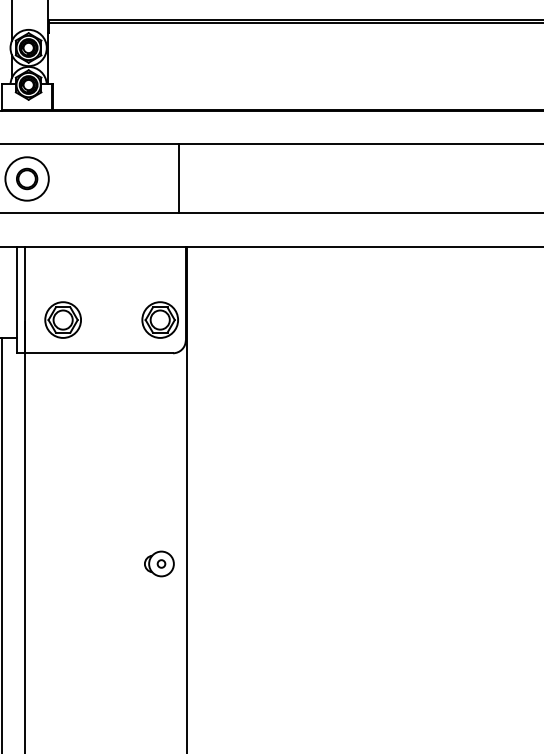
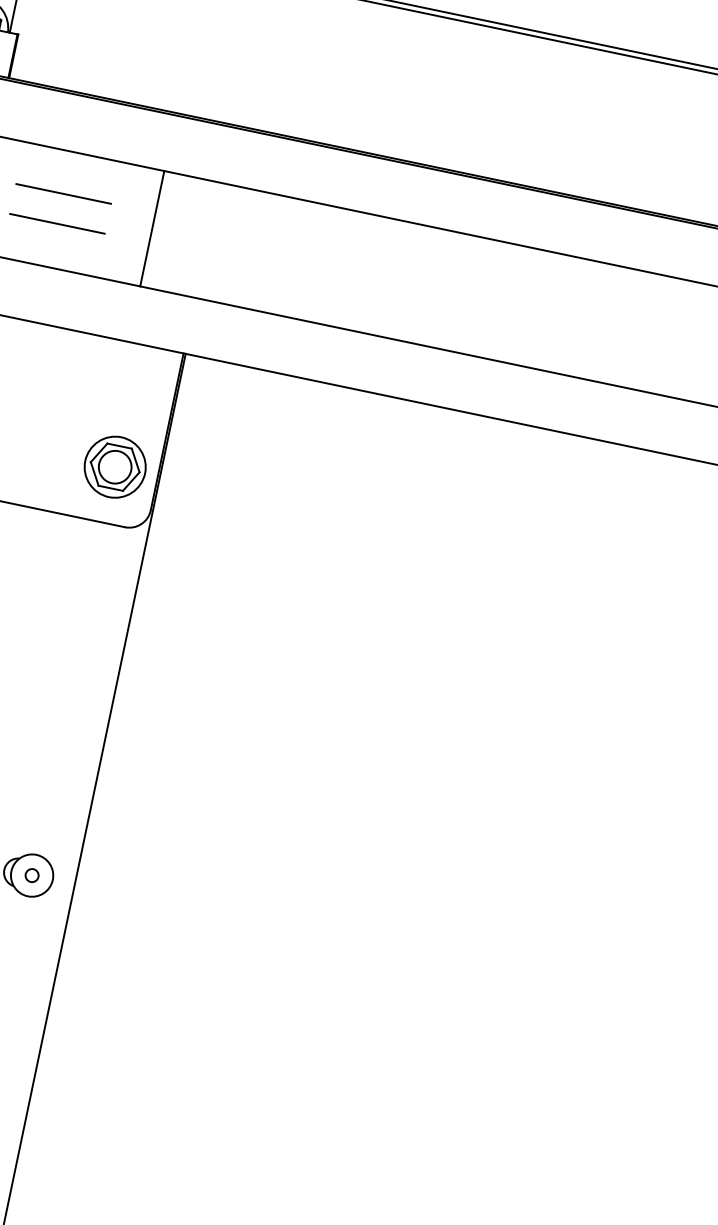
line: (97, 169) -> (62, 193), added
line: (178, 178) -> (151, 227), moved
line: (97, 187) -> (56, 223), added

